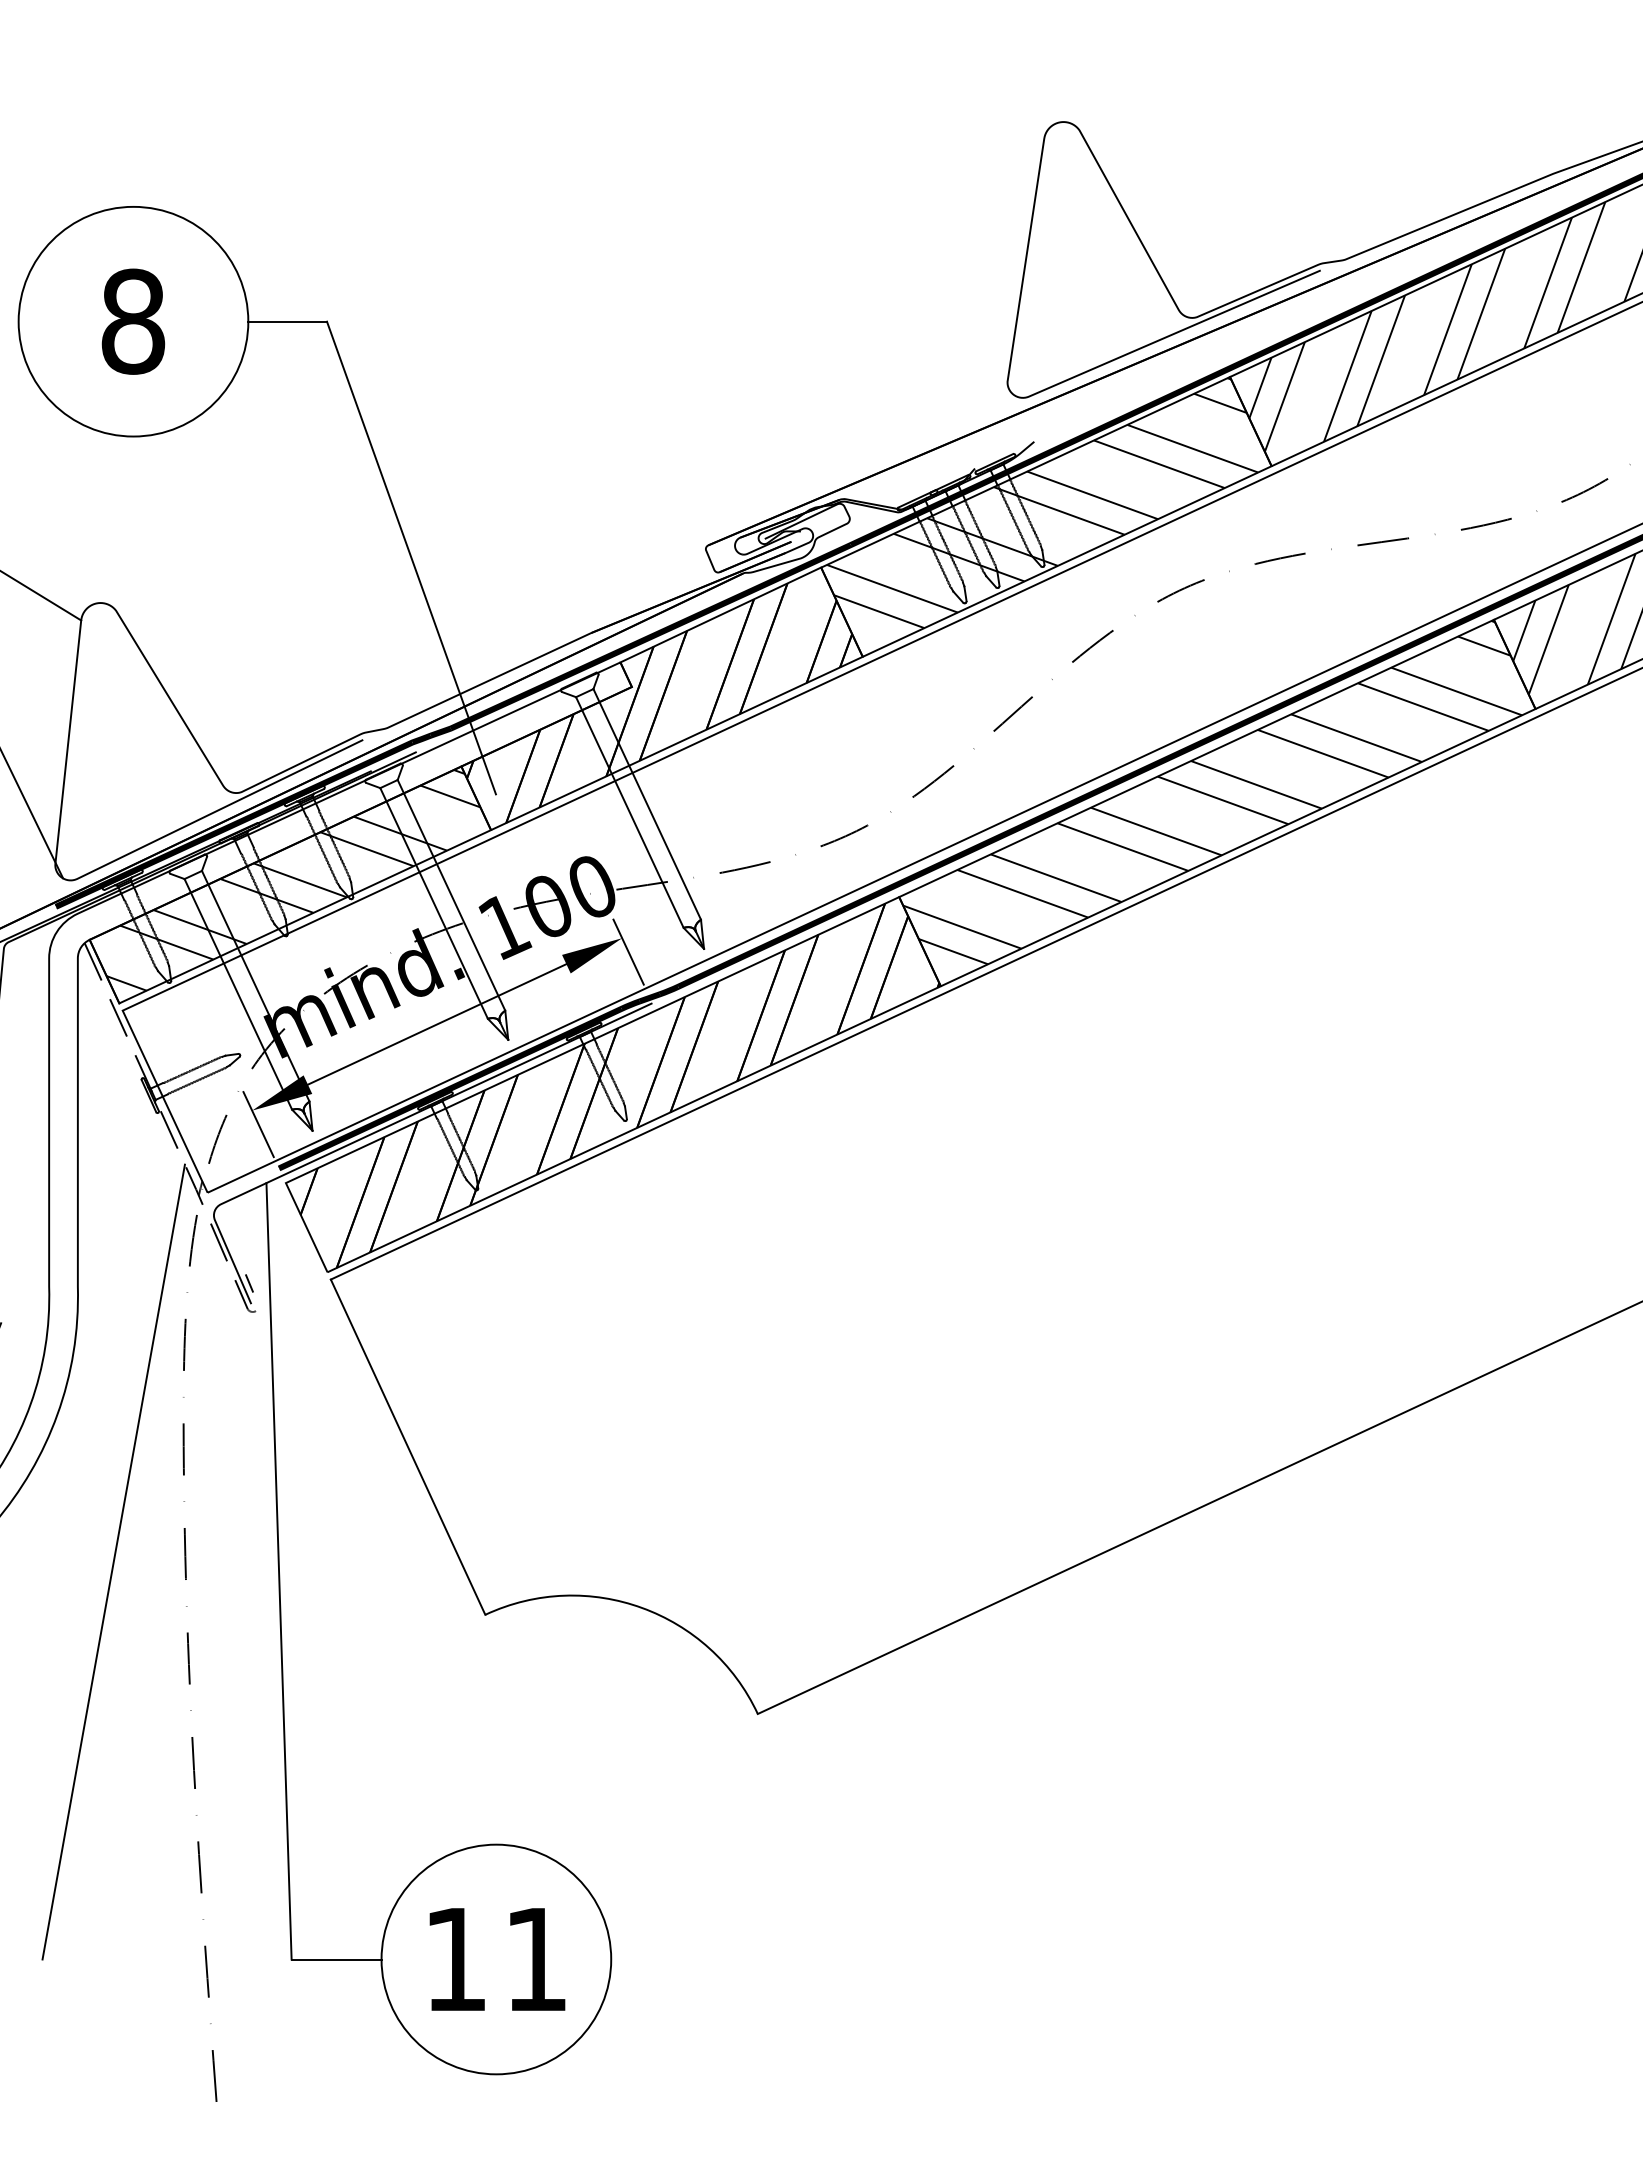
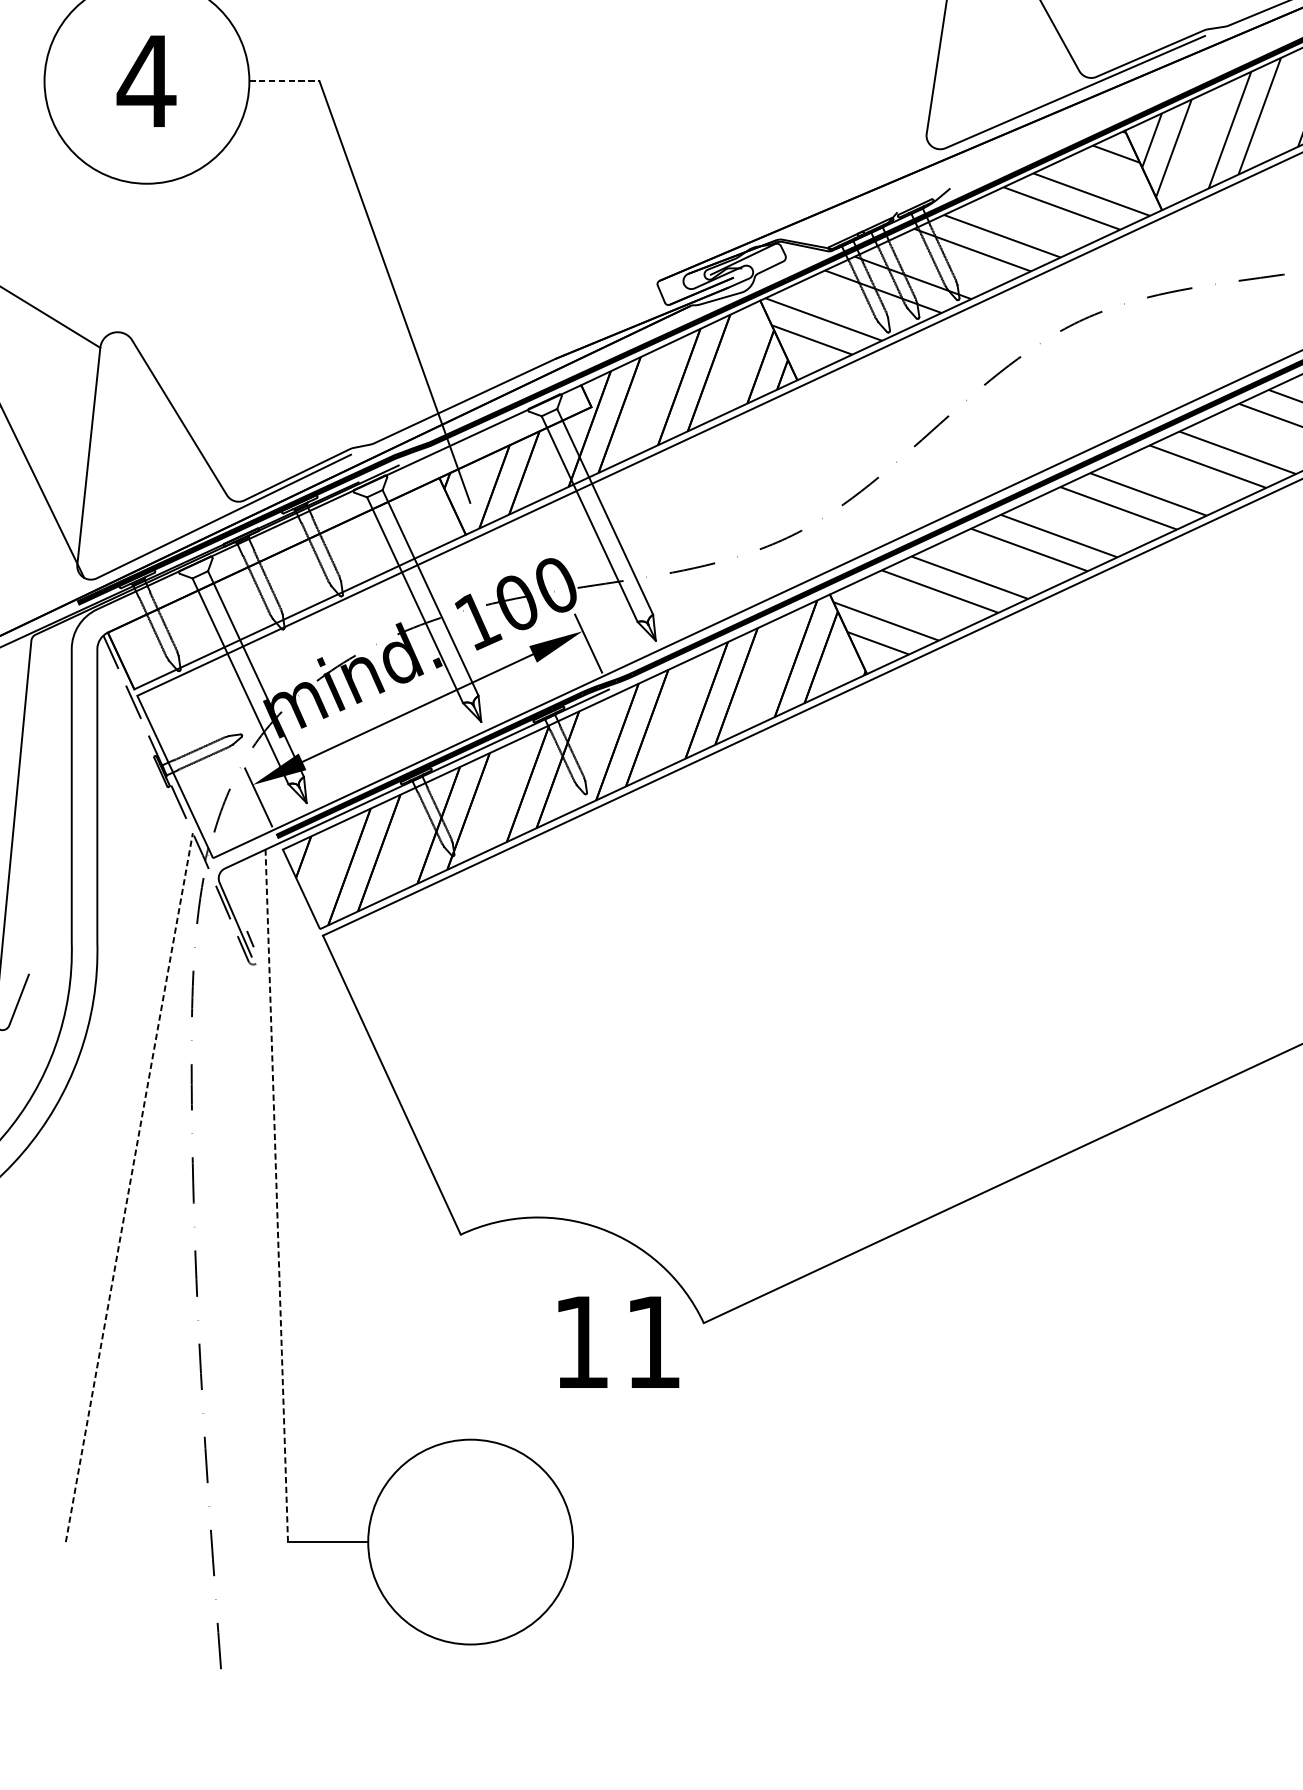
text: (132, 321) -> (146, 81), 8 -> 4
line: (288, 321) -> (285, 81), solid -> dashed
hatch: (293, 880) -> (289, 579), removed
line: (113, 1562) -> (129, 1188), solid -> dashed
line: (279, 1570) -> (277, 1195), solid -> dashed
text: (497, 1959) -> (618, 1342), moved

